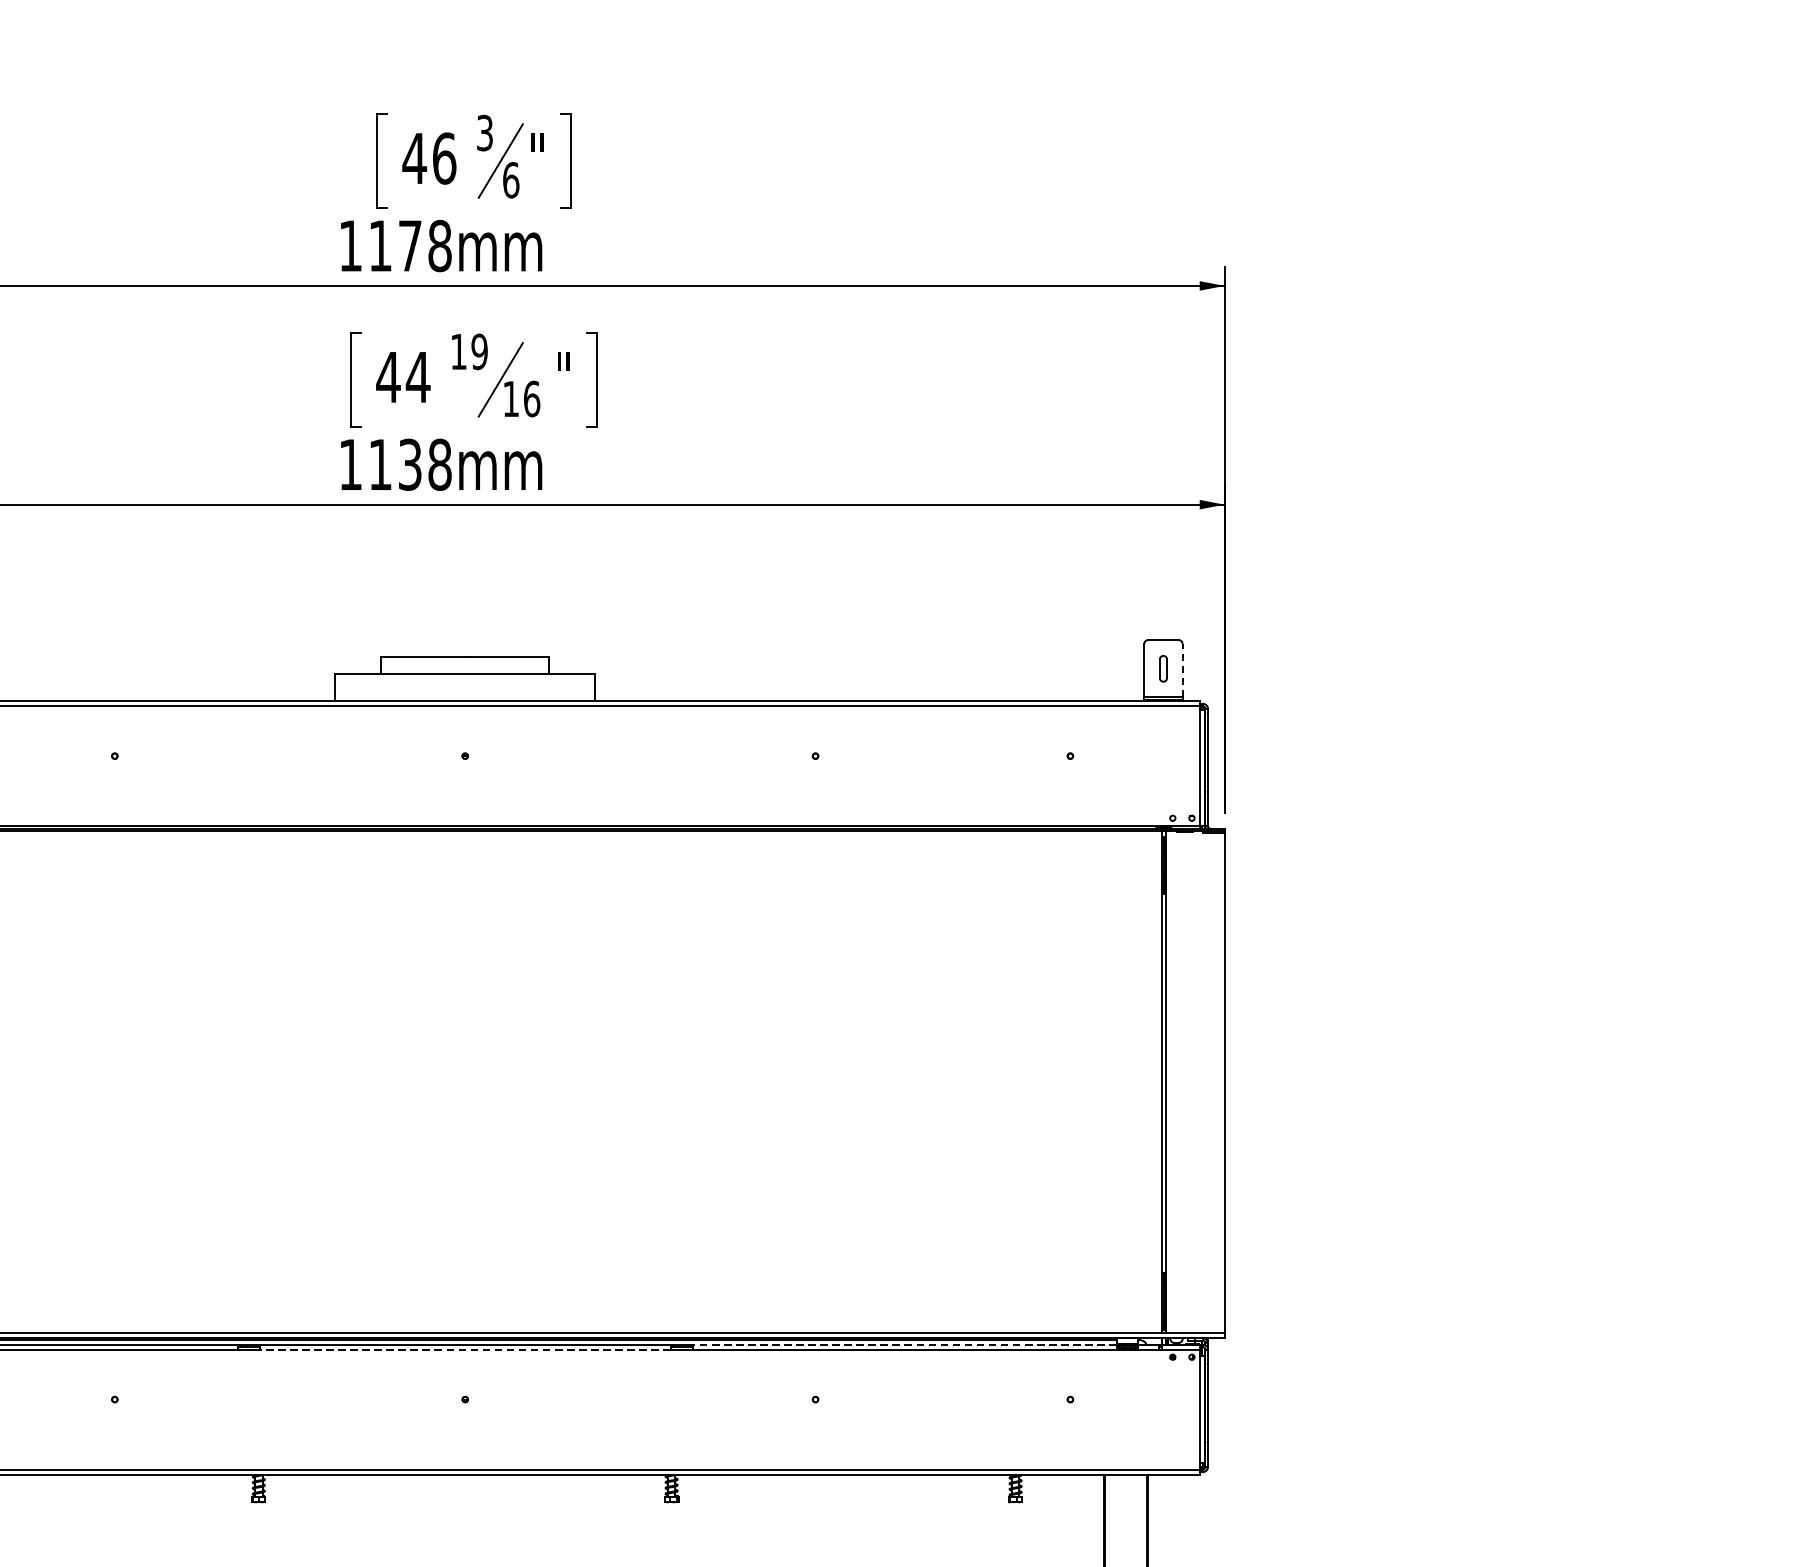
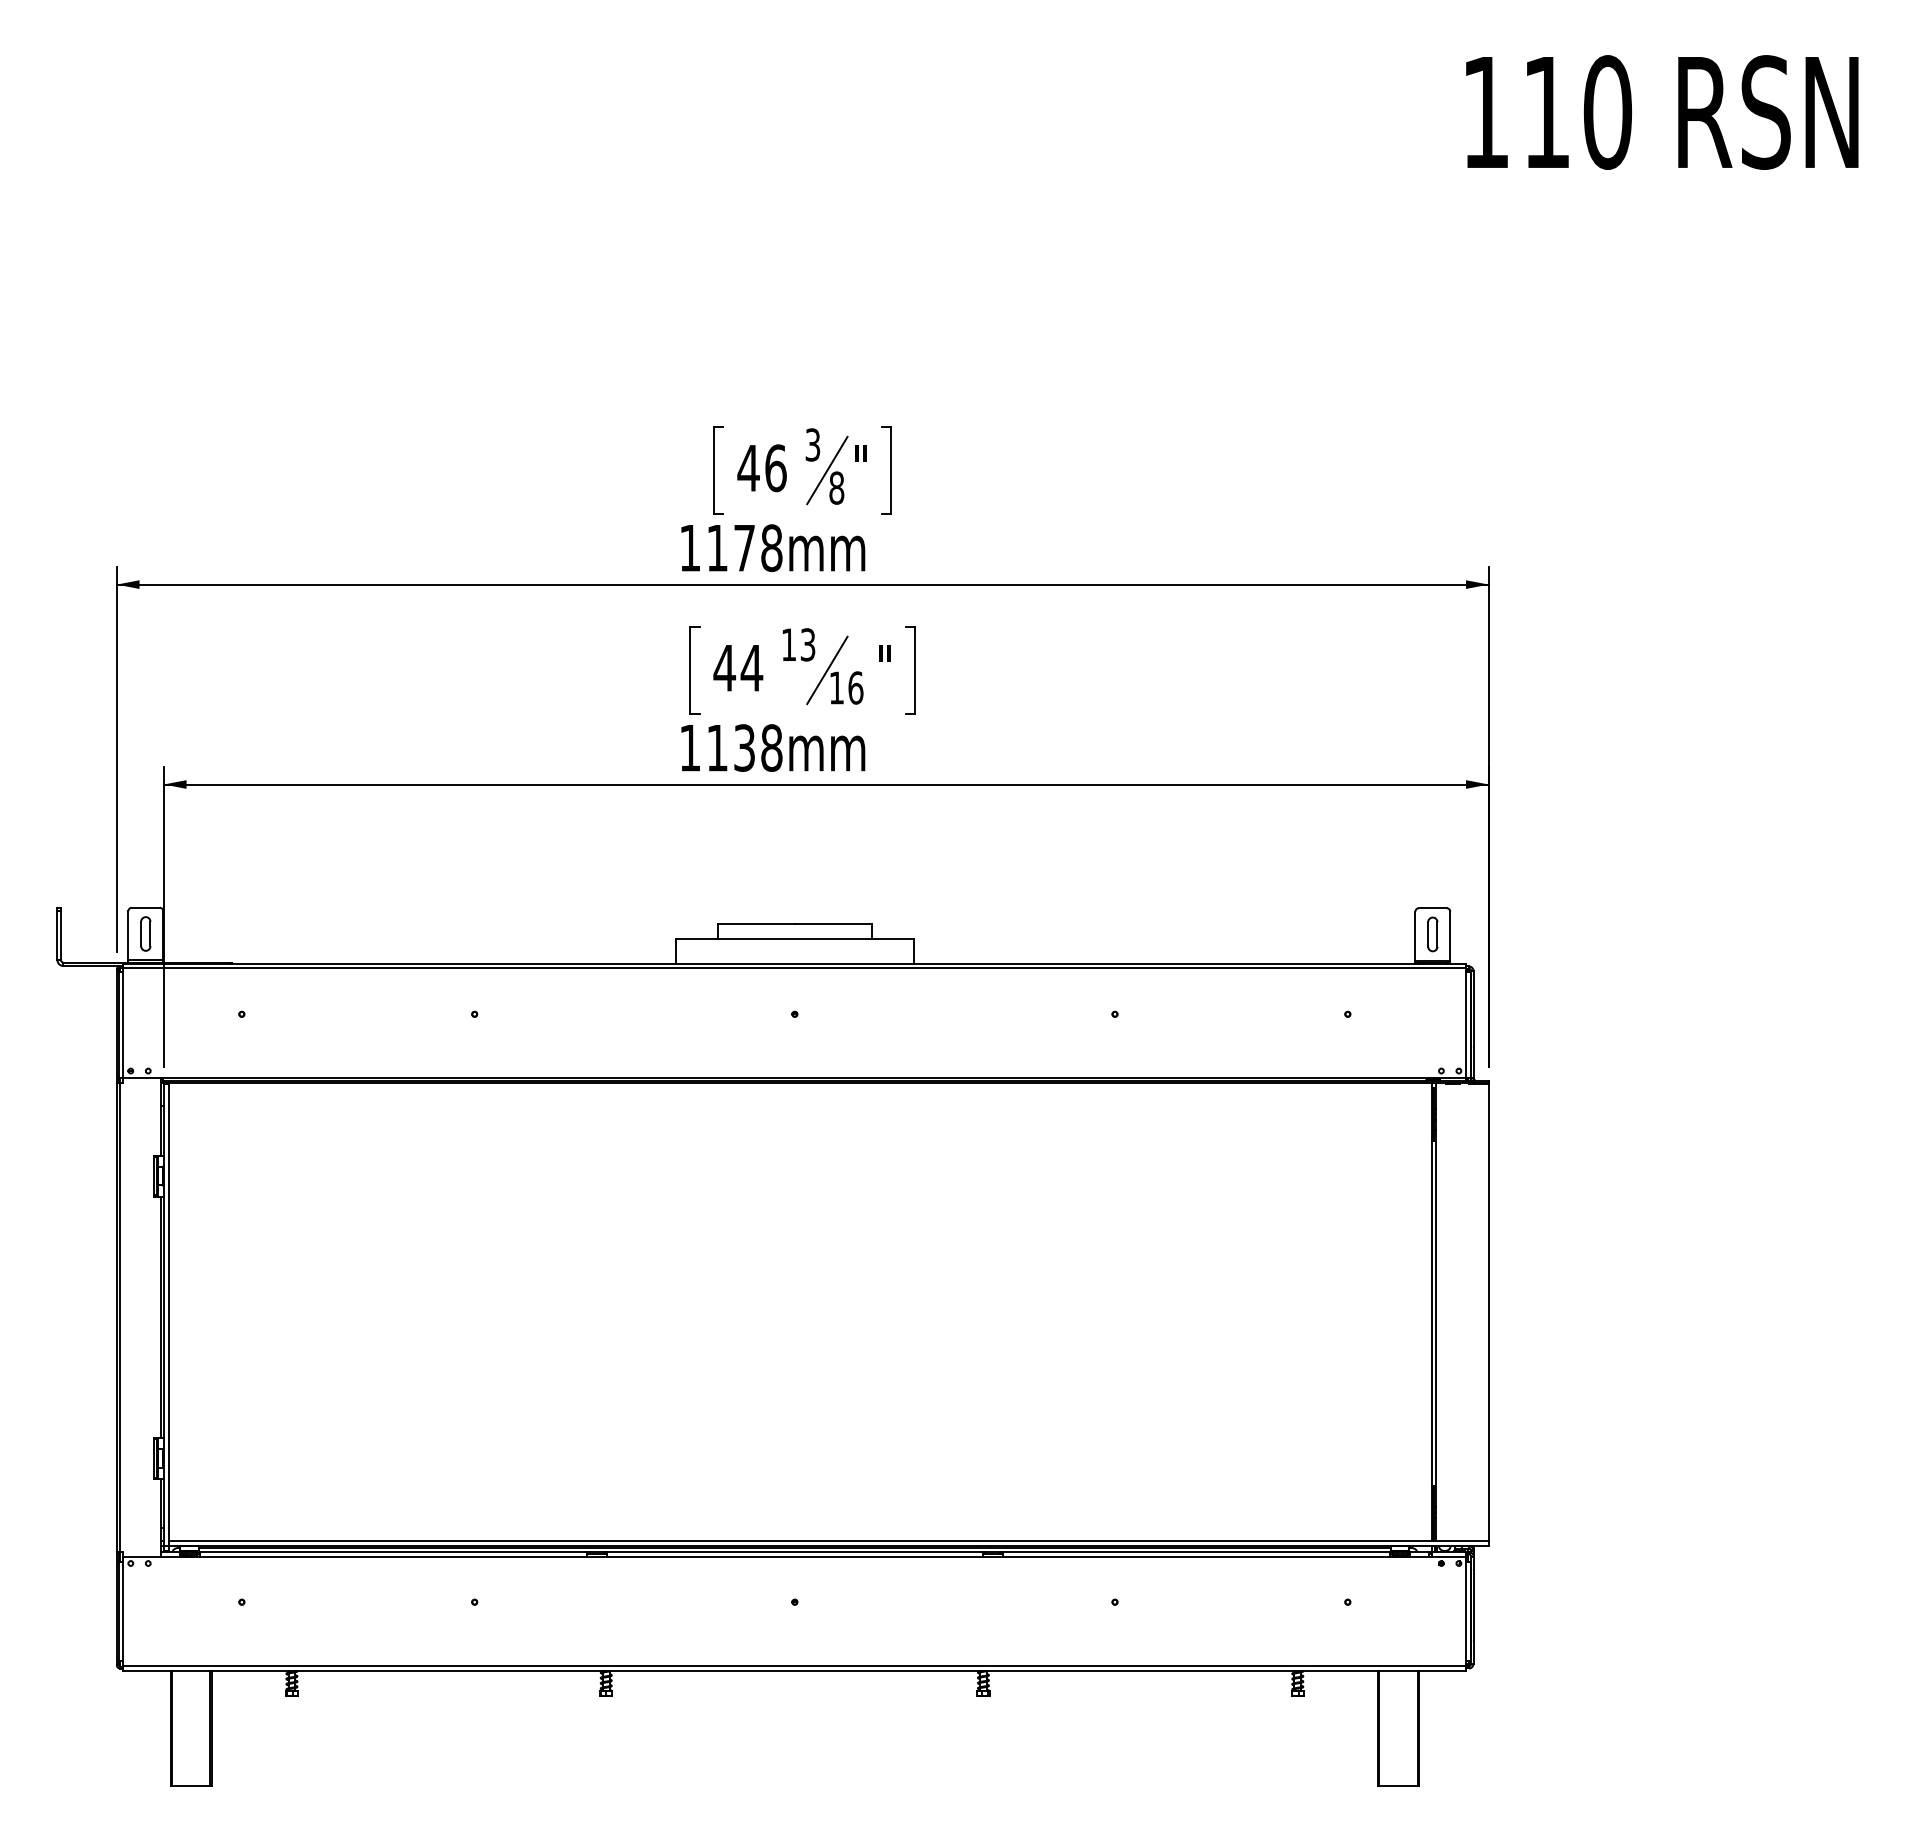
text: (510, 179) -> (836, 487), 6 -> 8
text: (479, 351) -> (807, 644), 19 -> 13
part: (1163, 668) -> (1432, 934), size x1.43
line: (1182, 669) -> (1450, 935), dashed -> solid
line: (904, 1345) -> (1196, 1552), dashed -> solid
line: (464, 1349) -> (794, 1556), dashed -> solid

